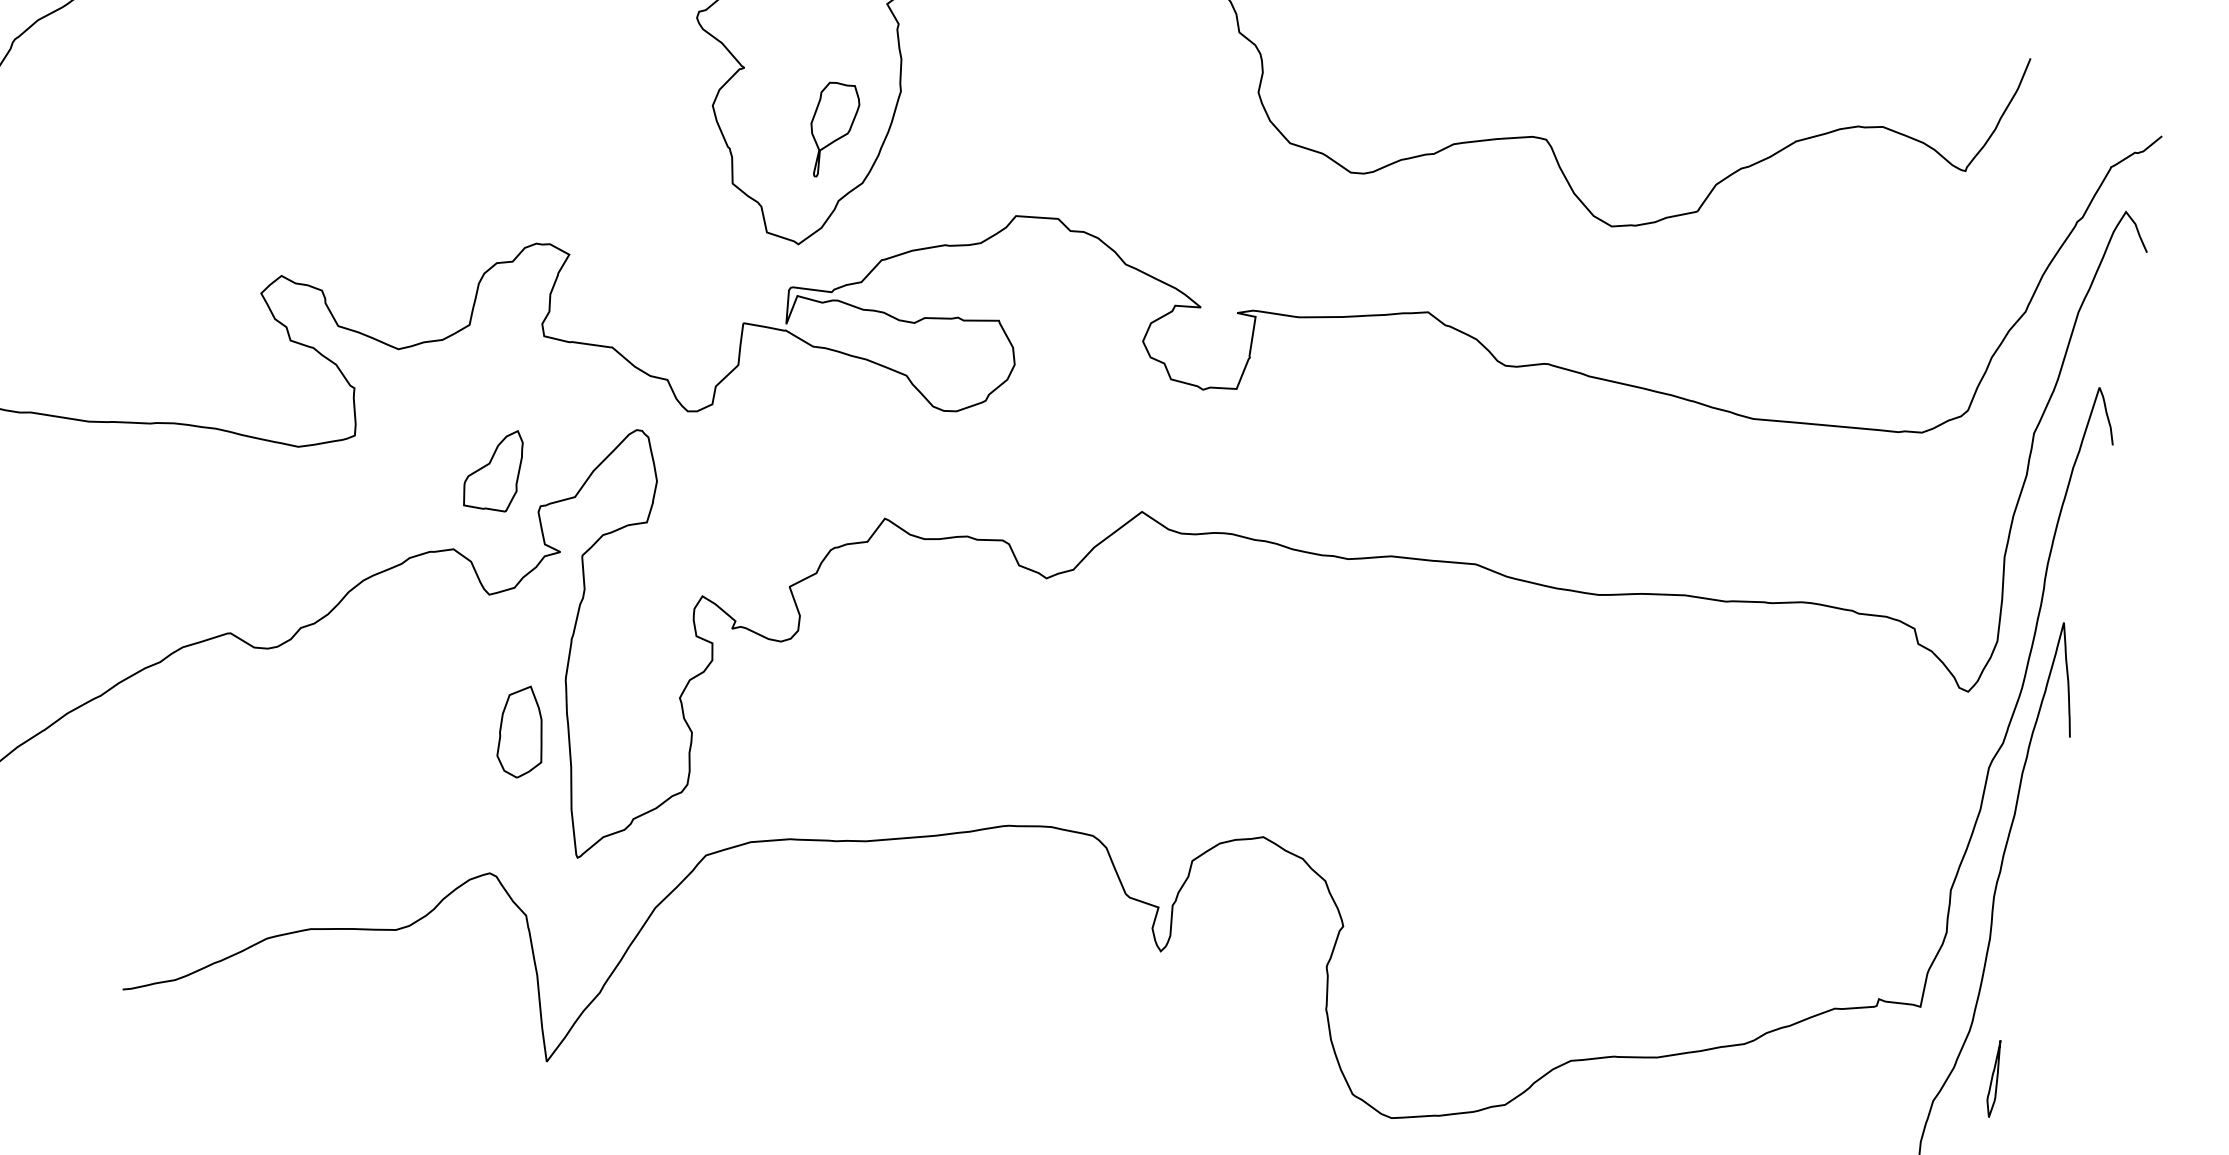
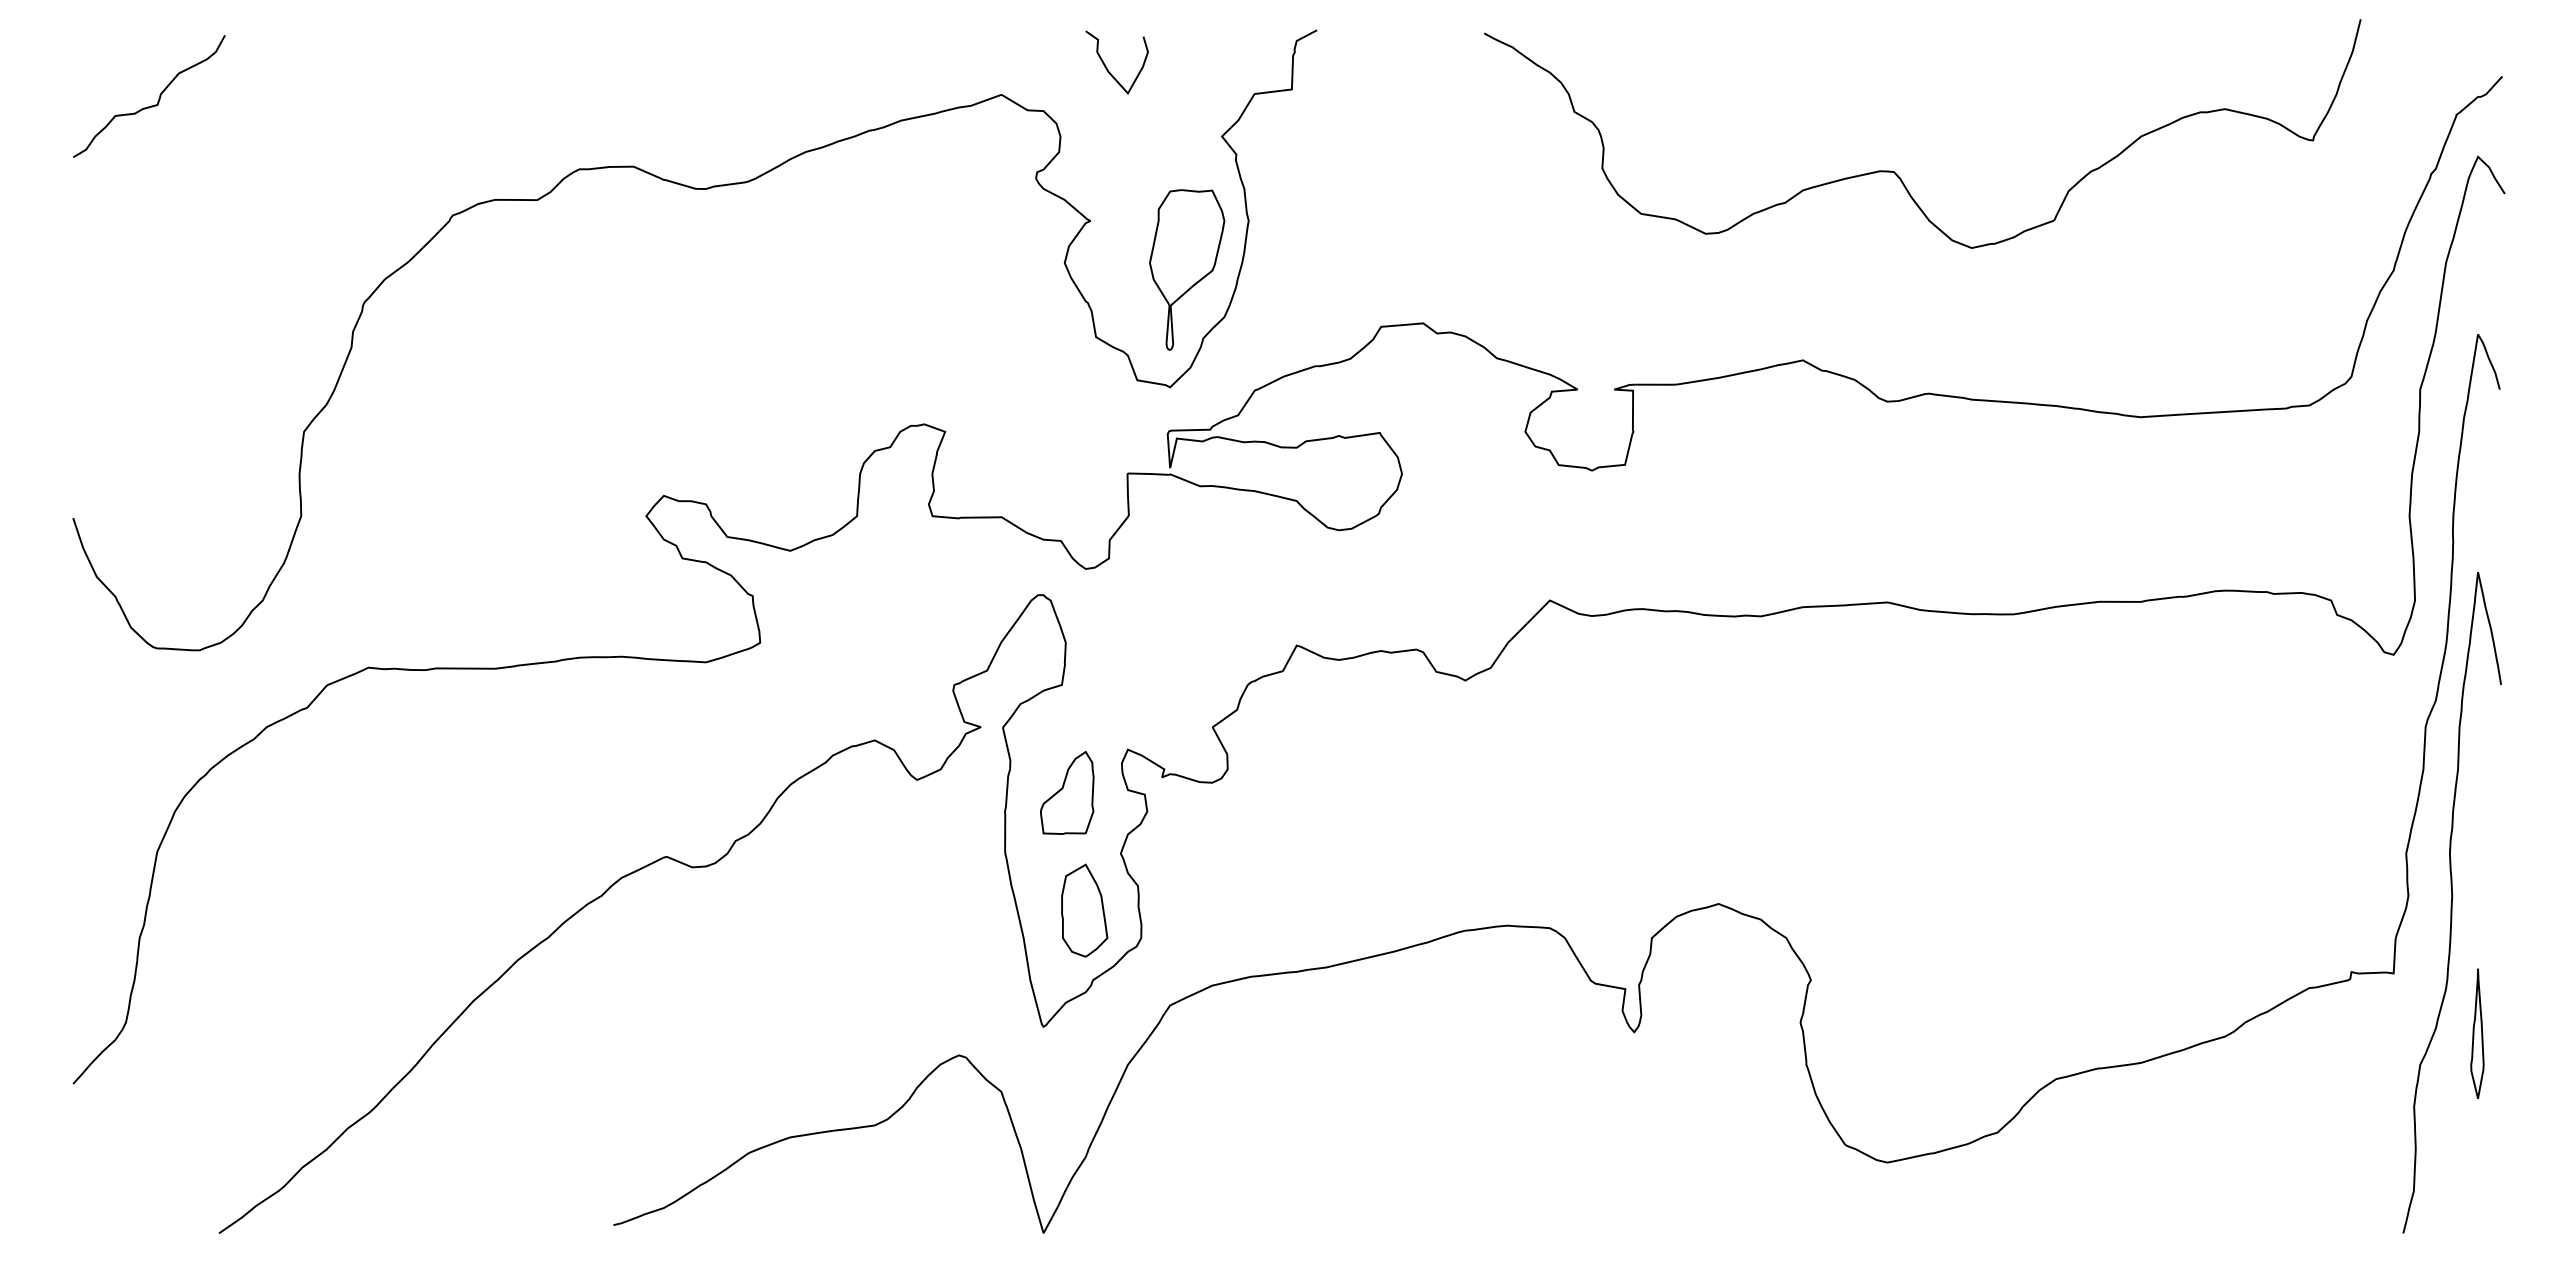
part: (833, 130) -> (1187, 269), size x1.67
part: (493, 468) -> (1067, 792), moved
part: (522, 731) -> (1084, 910), moved
part: (1994, 1078) -> (2477, 1033), size x1.67

